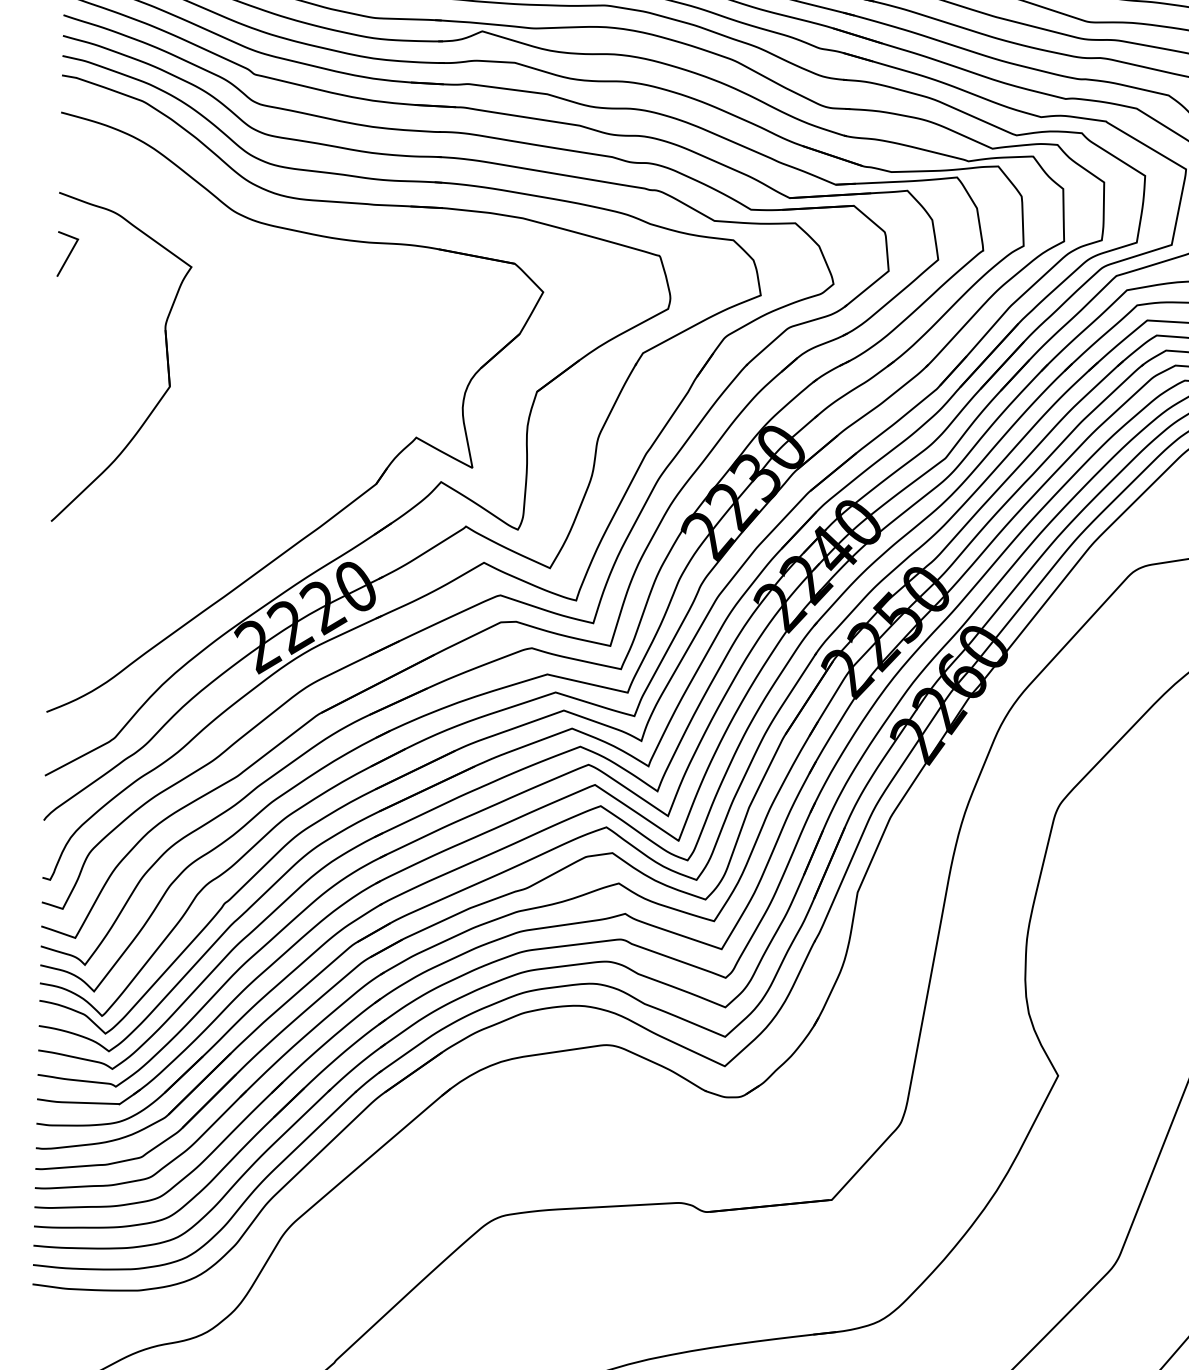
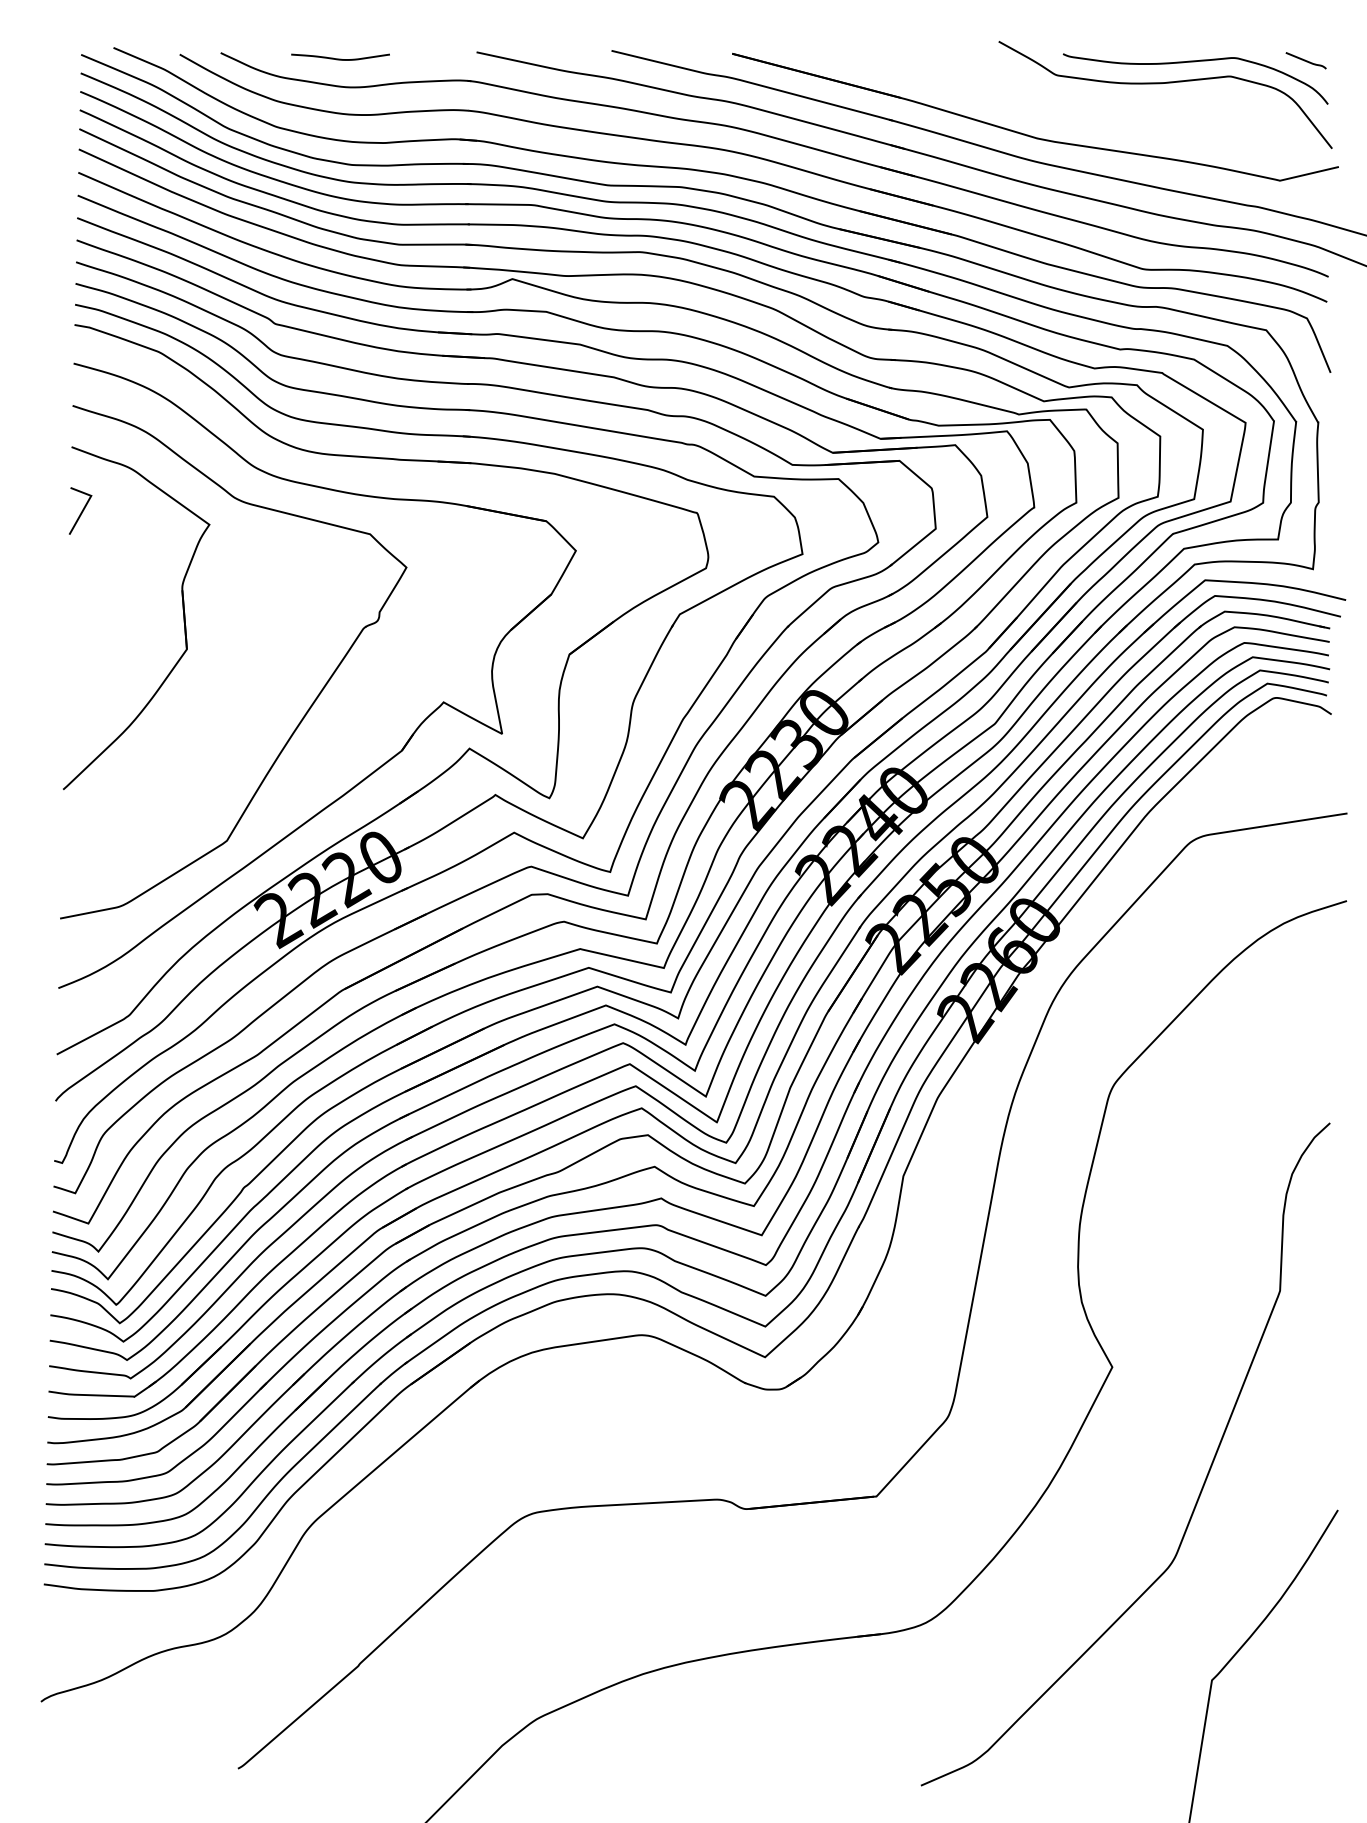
part: (284, 446) -> (306, 711), added

